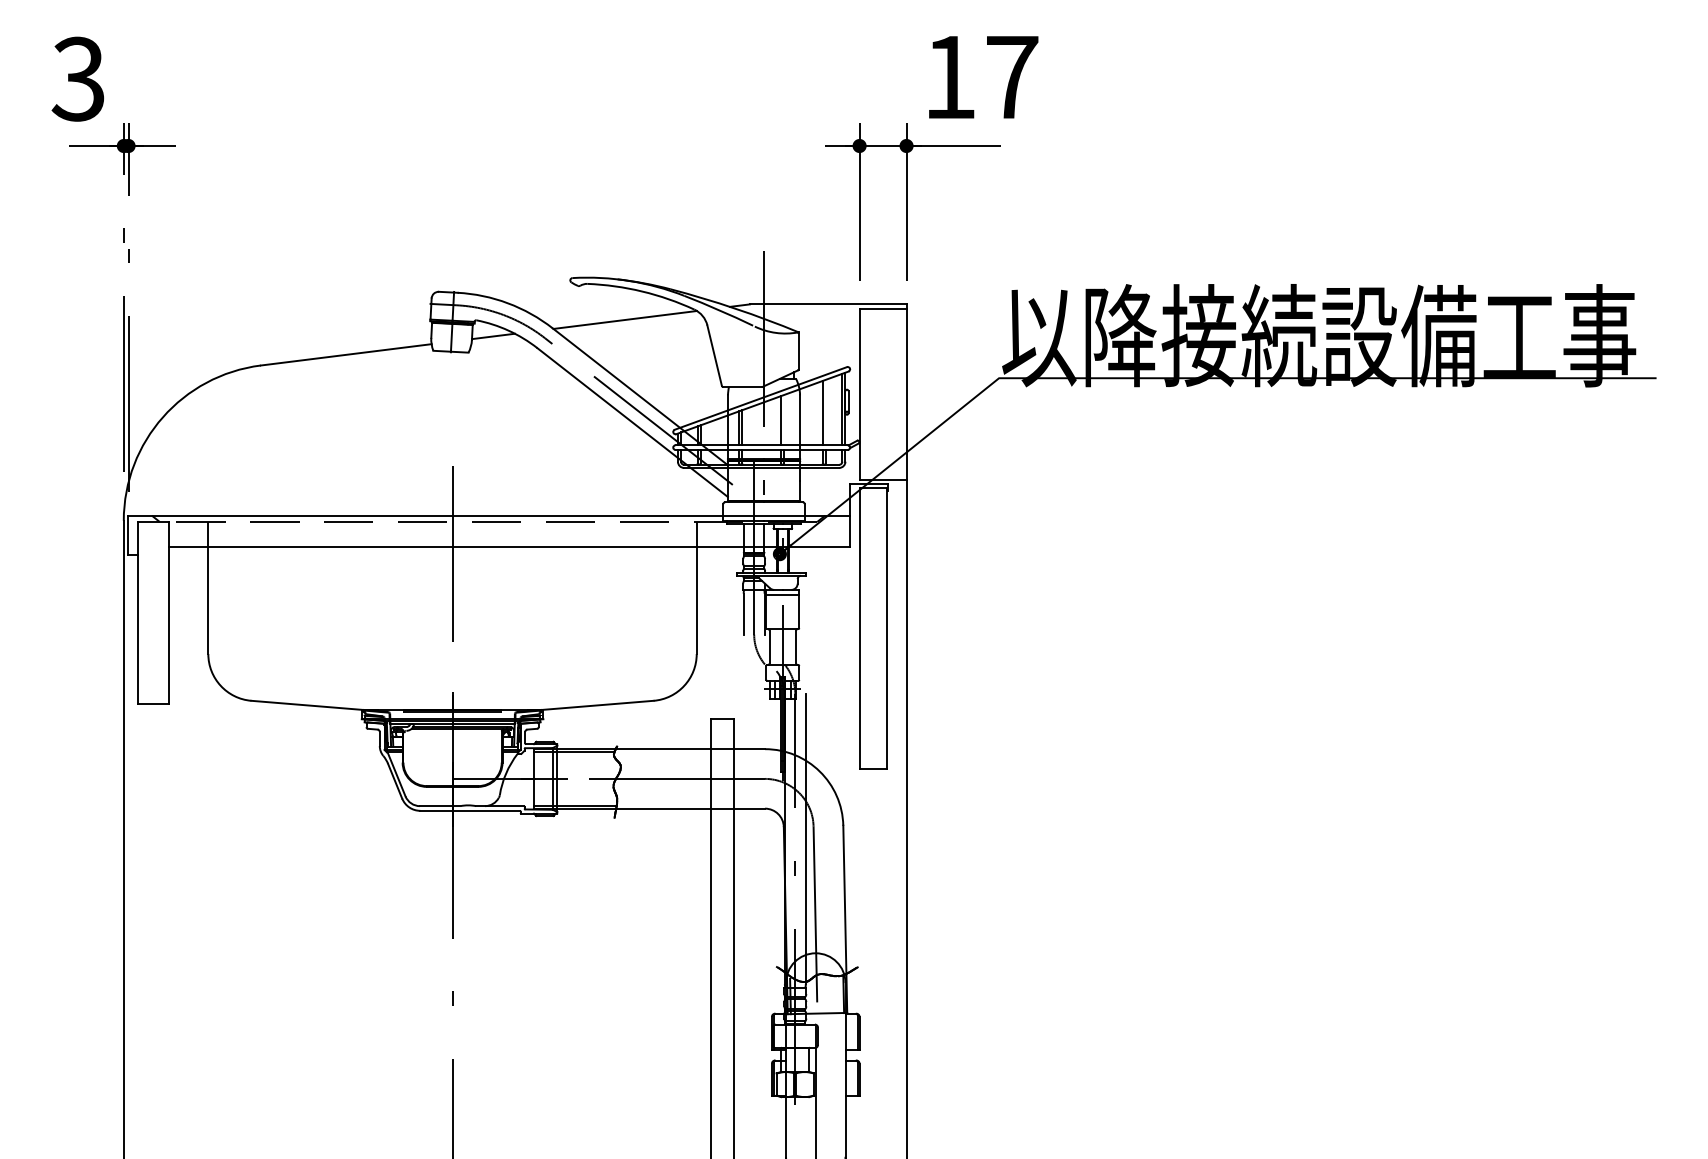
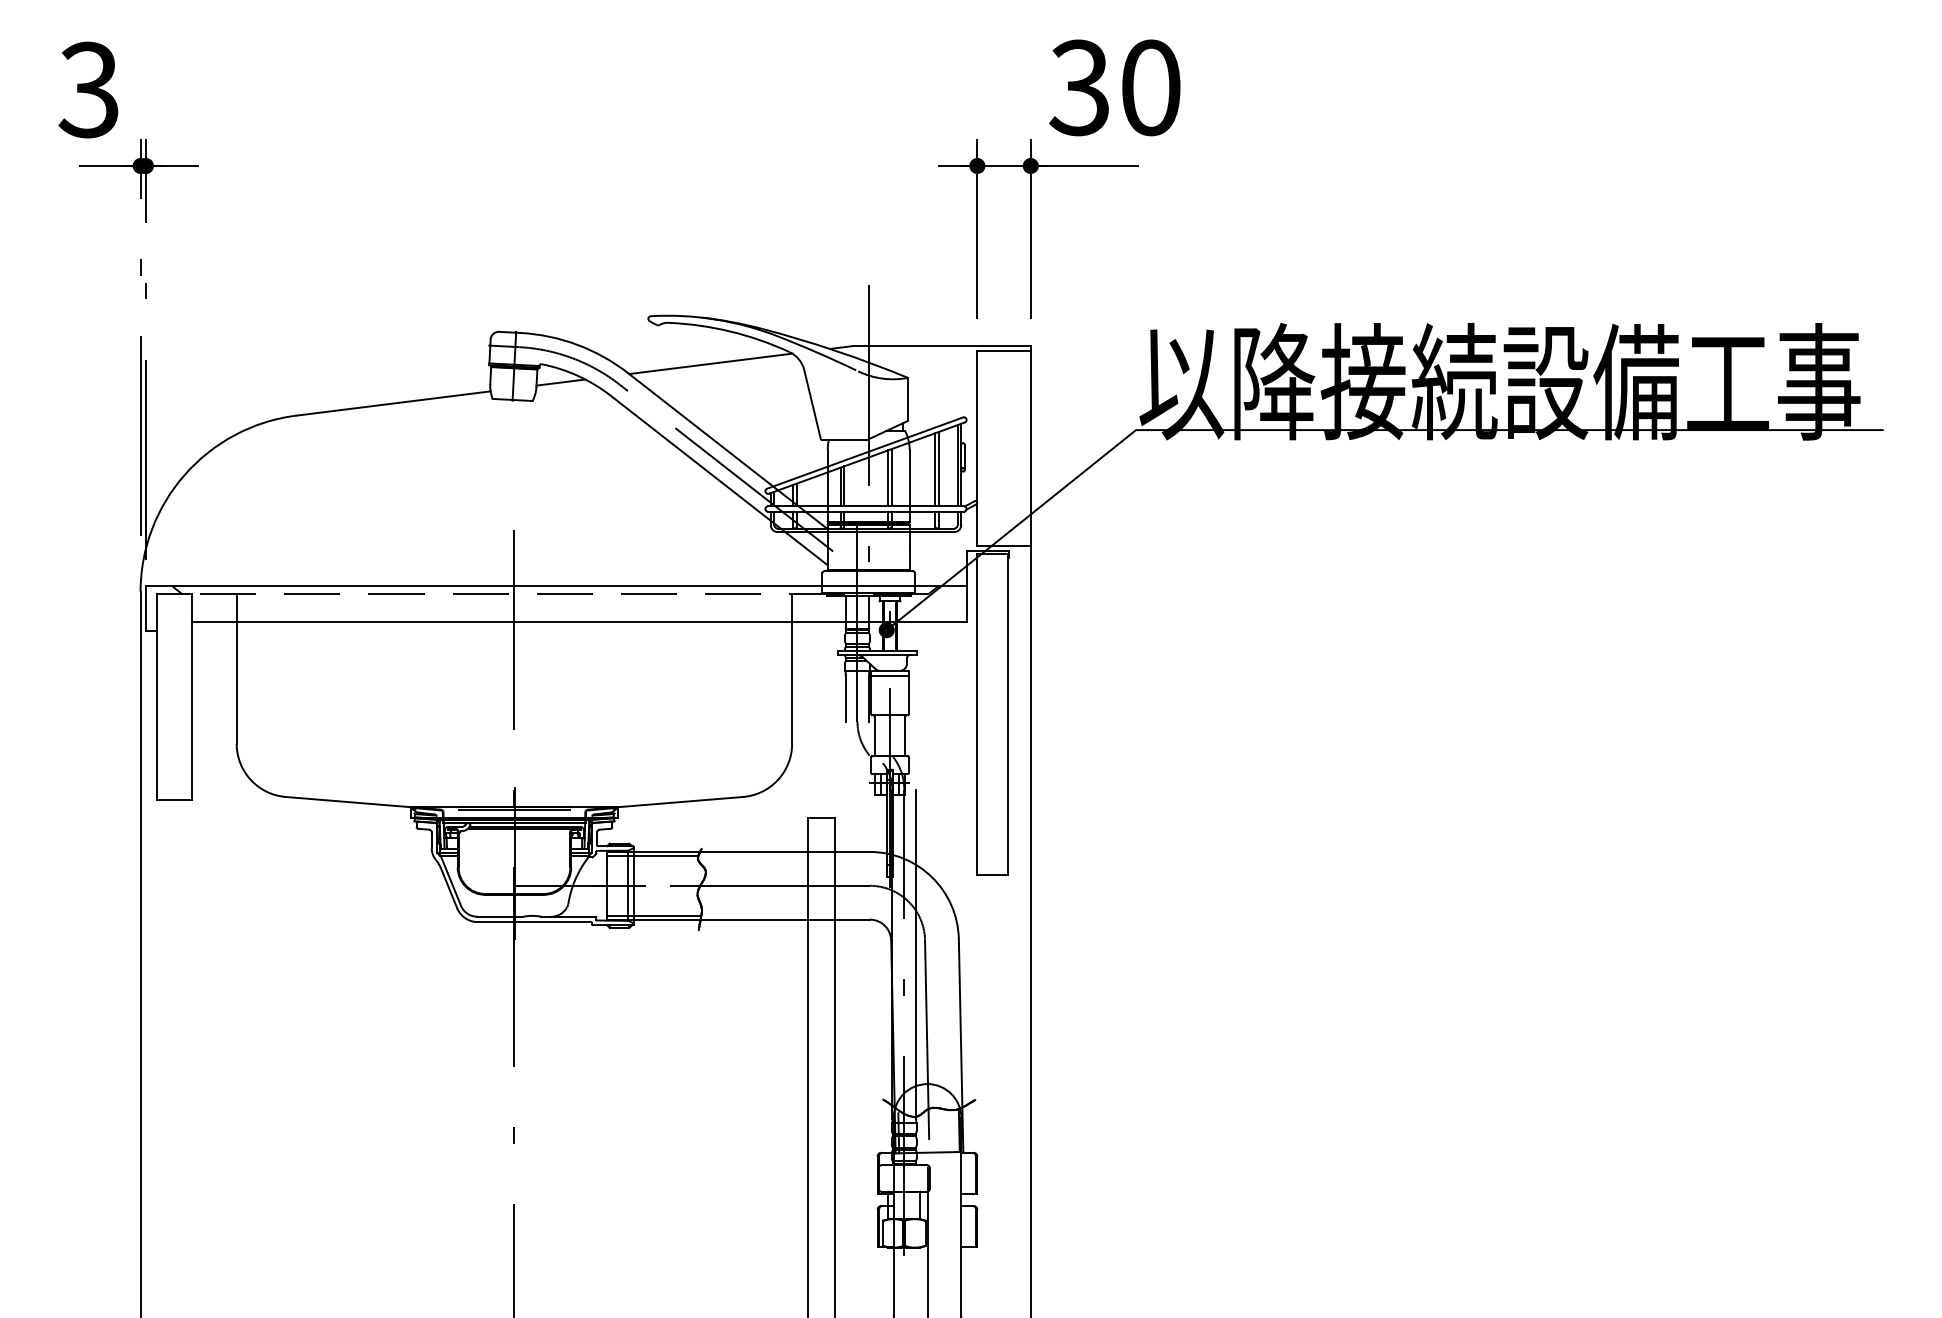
text: (980, 76) -> (1114, 87), 17 -> 30
line: (826, 411) -> (939, 468), added
line: (784, 419) -> (891, 477), added

